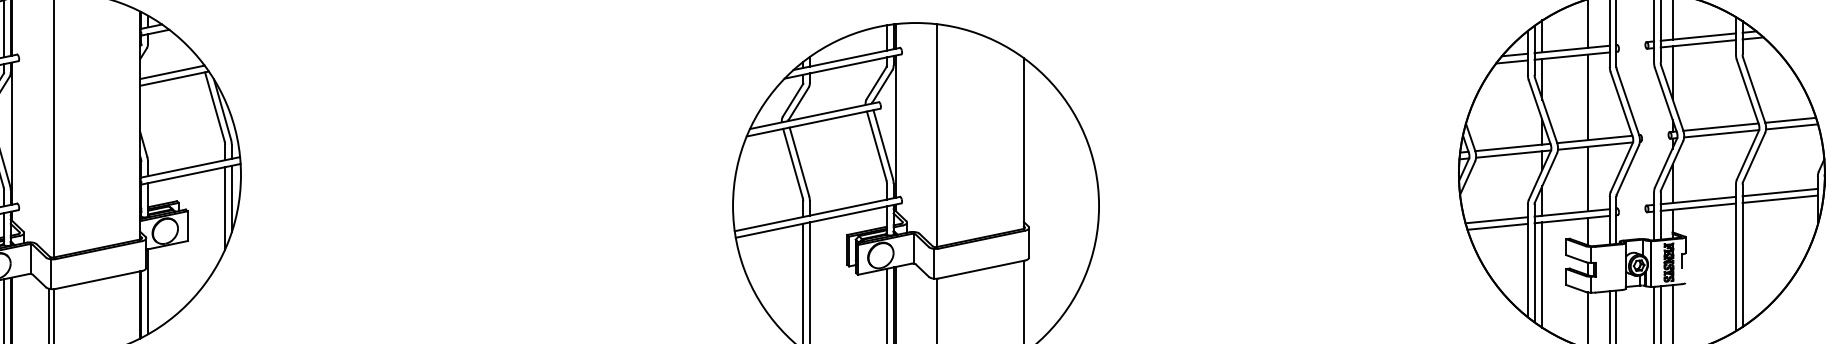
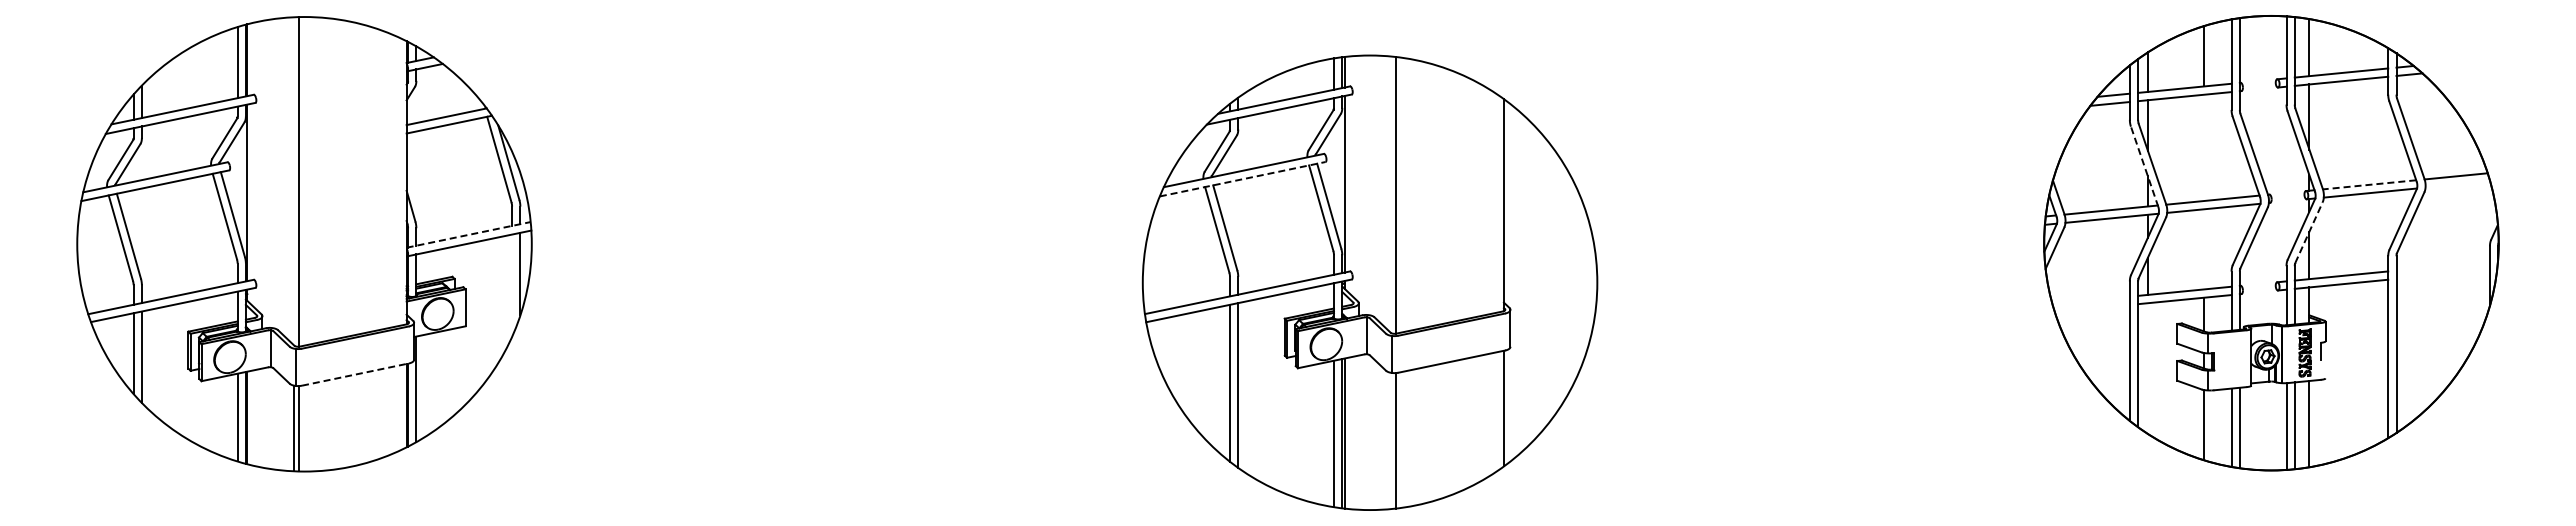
line: (1588, 97) -> (2204, 147), removed
line: (1539, 112) -> (2144, 166), solid -> dashed
line: (813, 122) -> (1242, 179), solid -> dashed
line: (1720, 126) -> (2369, 184), solid -> dashed
line: (1791, 126) -> (2457, 184), removed
line: (1672, 165) -> (2309, 232), solid -> dashed
line: (190, 167) -> (469, 234), solid -> dashed
line: (1588, 179) -> (2204, 249), removed
line: (1779, 192) -> (2442, 265), removed
line: (1779, 198) -> (2442, 273), removed
line: (225, 208) -> (512, 285), removed
line: (1496, 220) -> (2090, 300), removed
line: (1497, 226) -> (2091, 308), removed
line: (1542, 275) -> (2147, 368), removed
line: (99, 279) -> (355, 374), solid -> dashed

